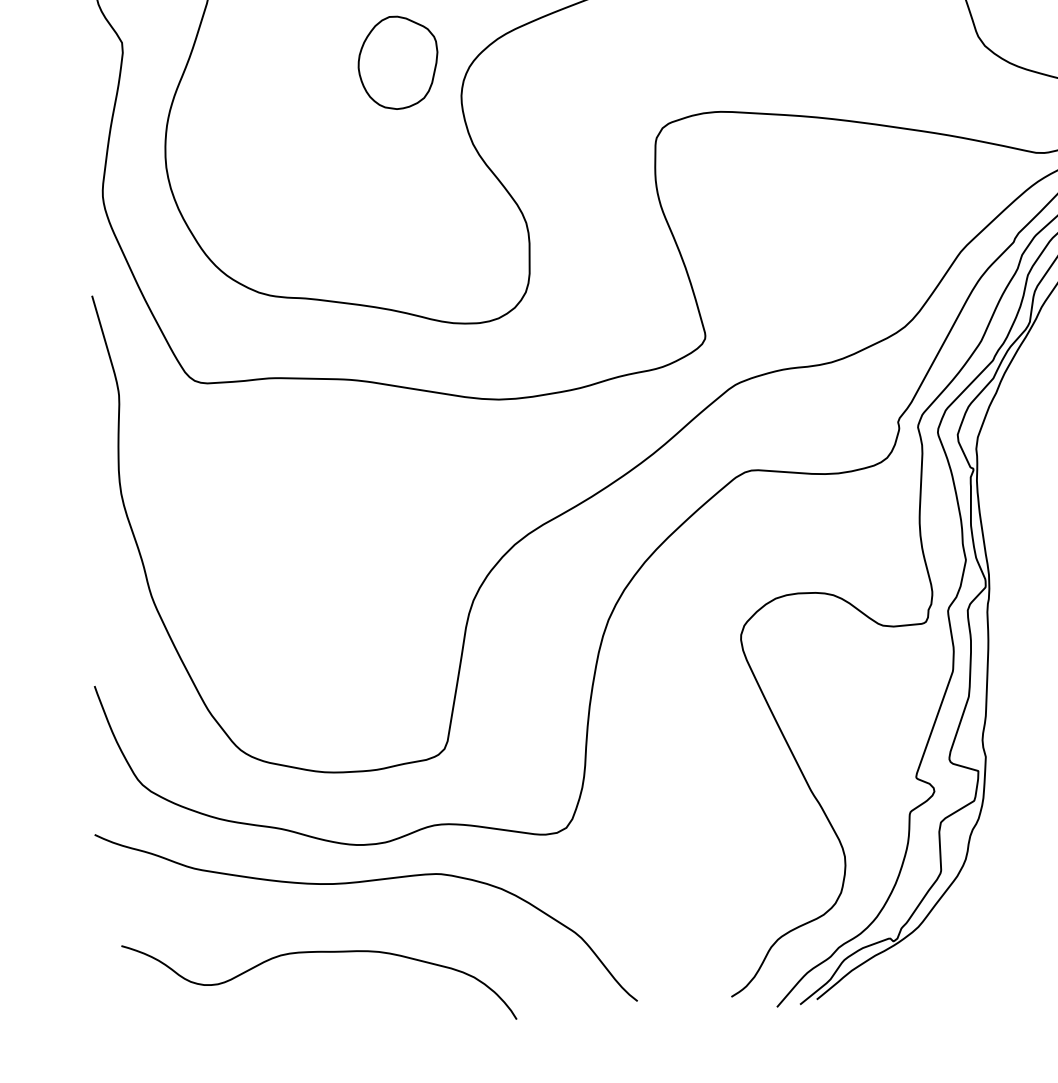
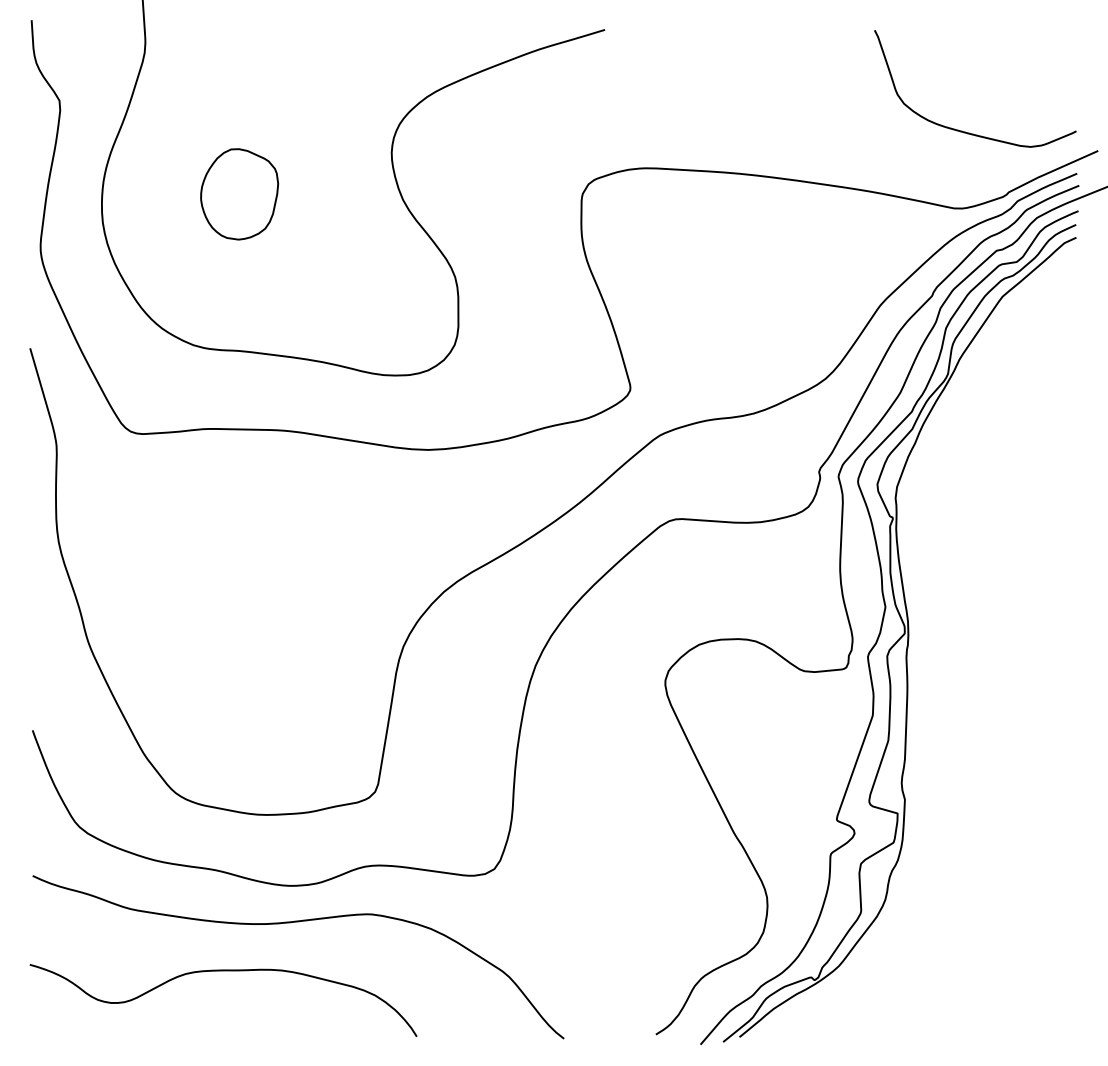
part: (397, 63) -> (239, 194), moved
curve: (319, 952) -> (223, 971), moved

